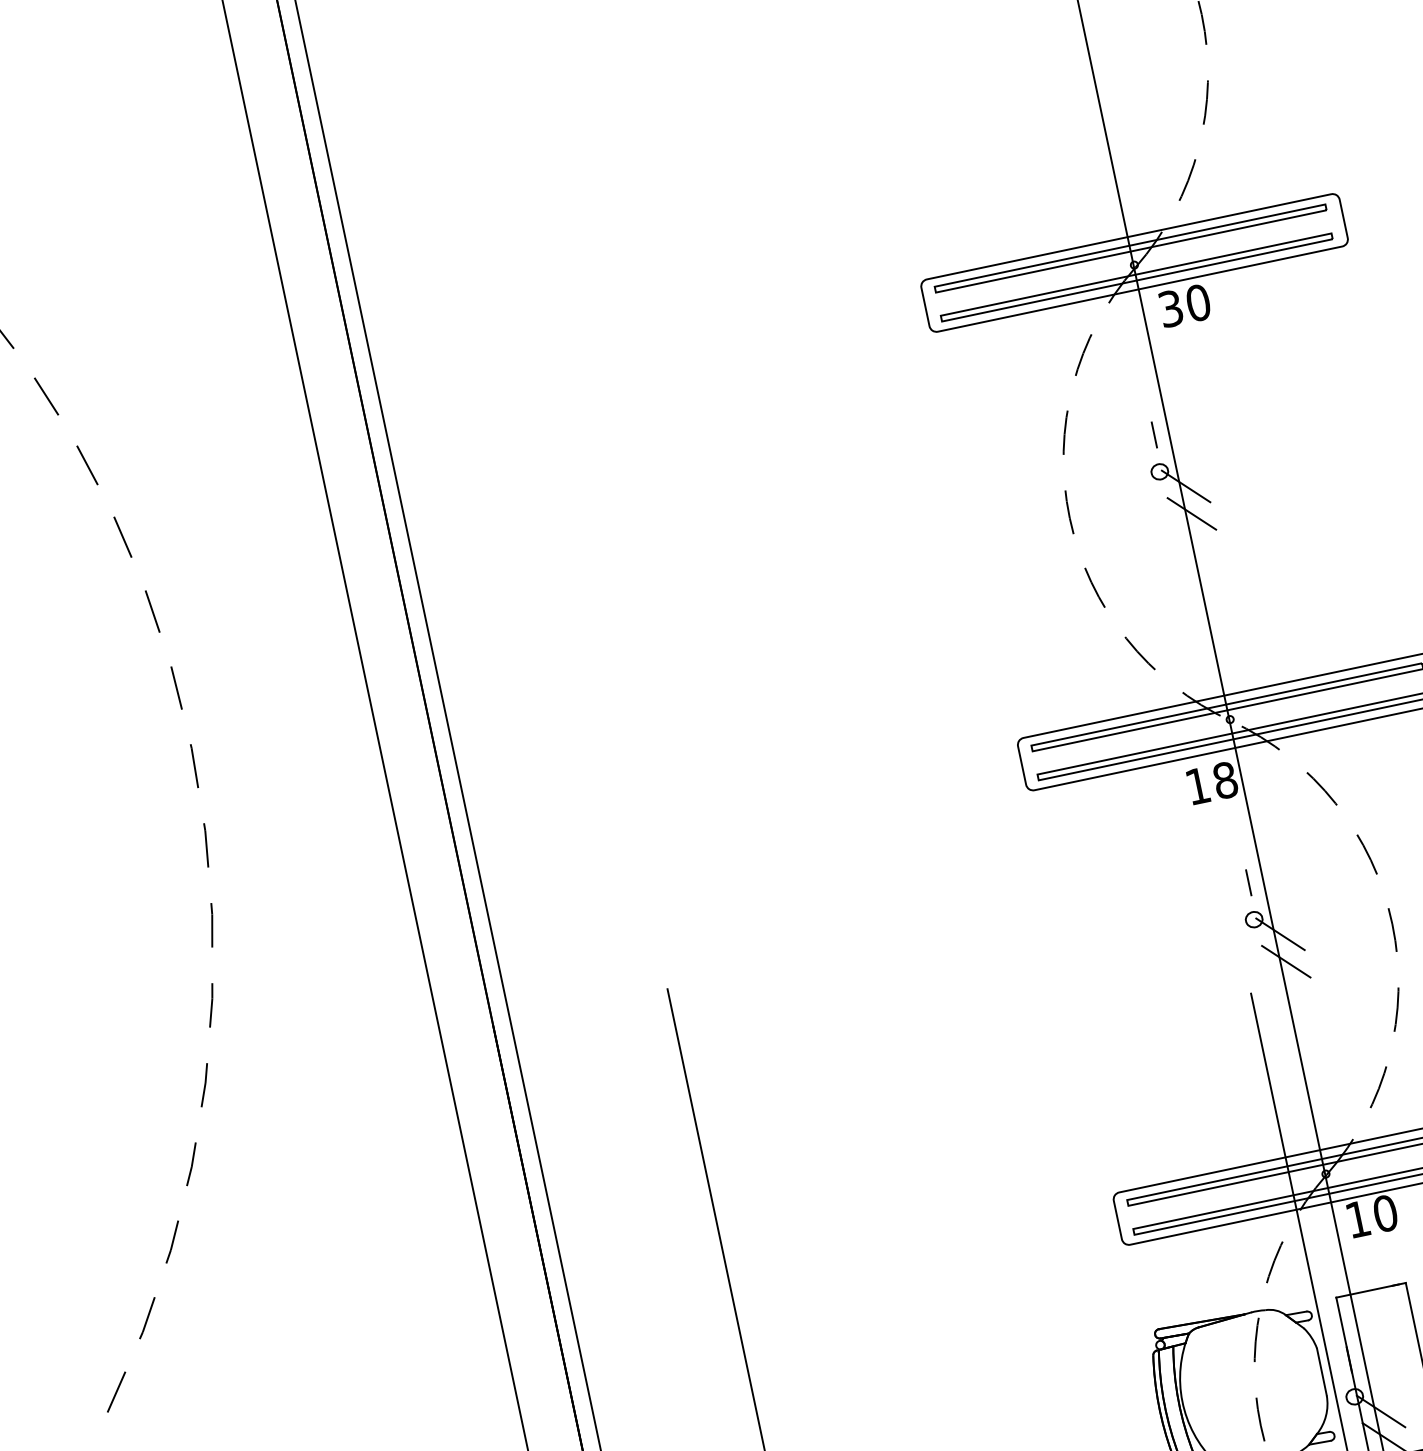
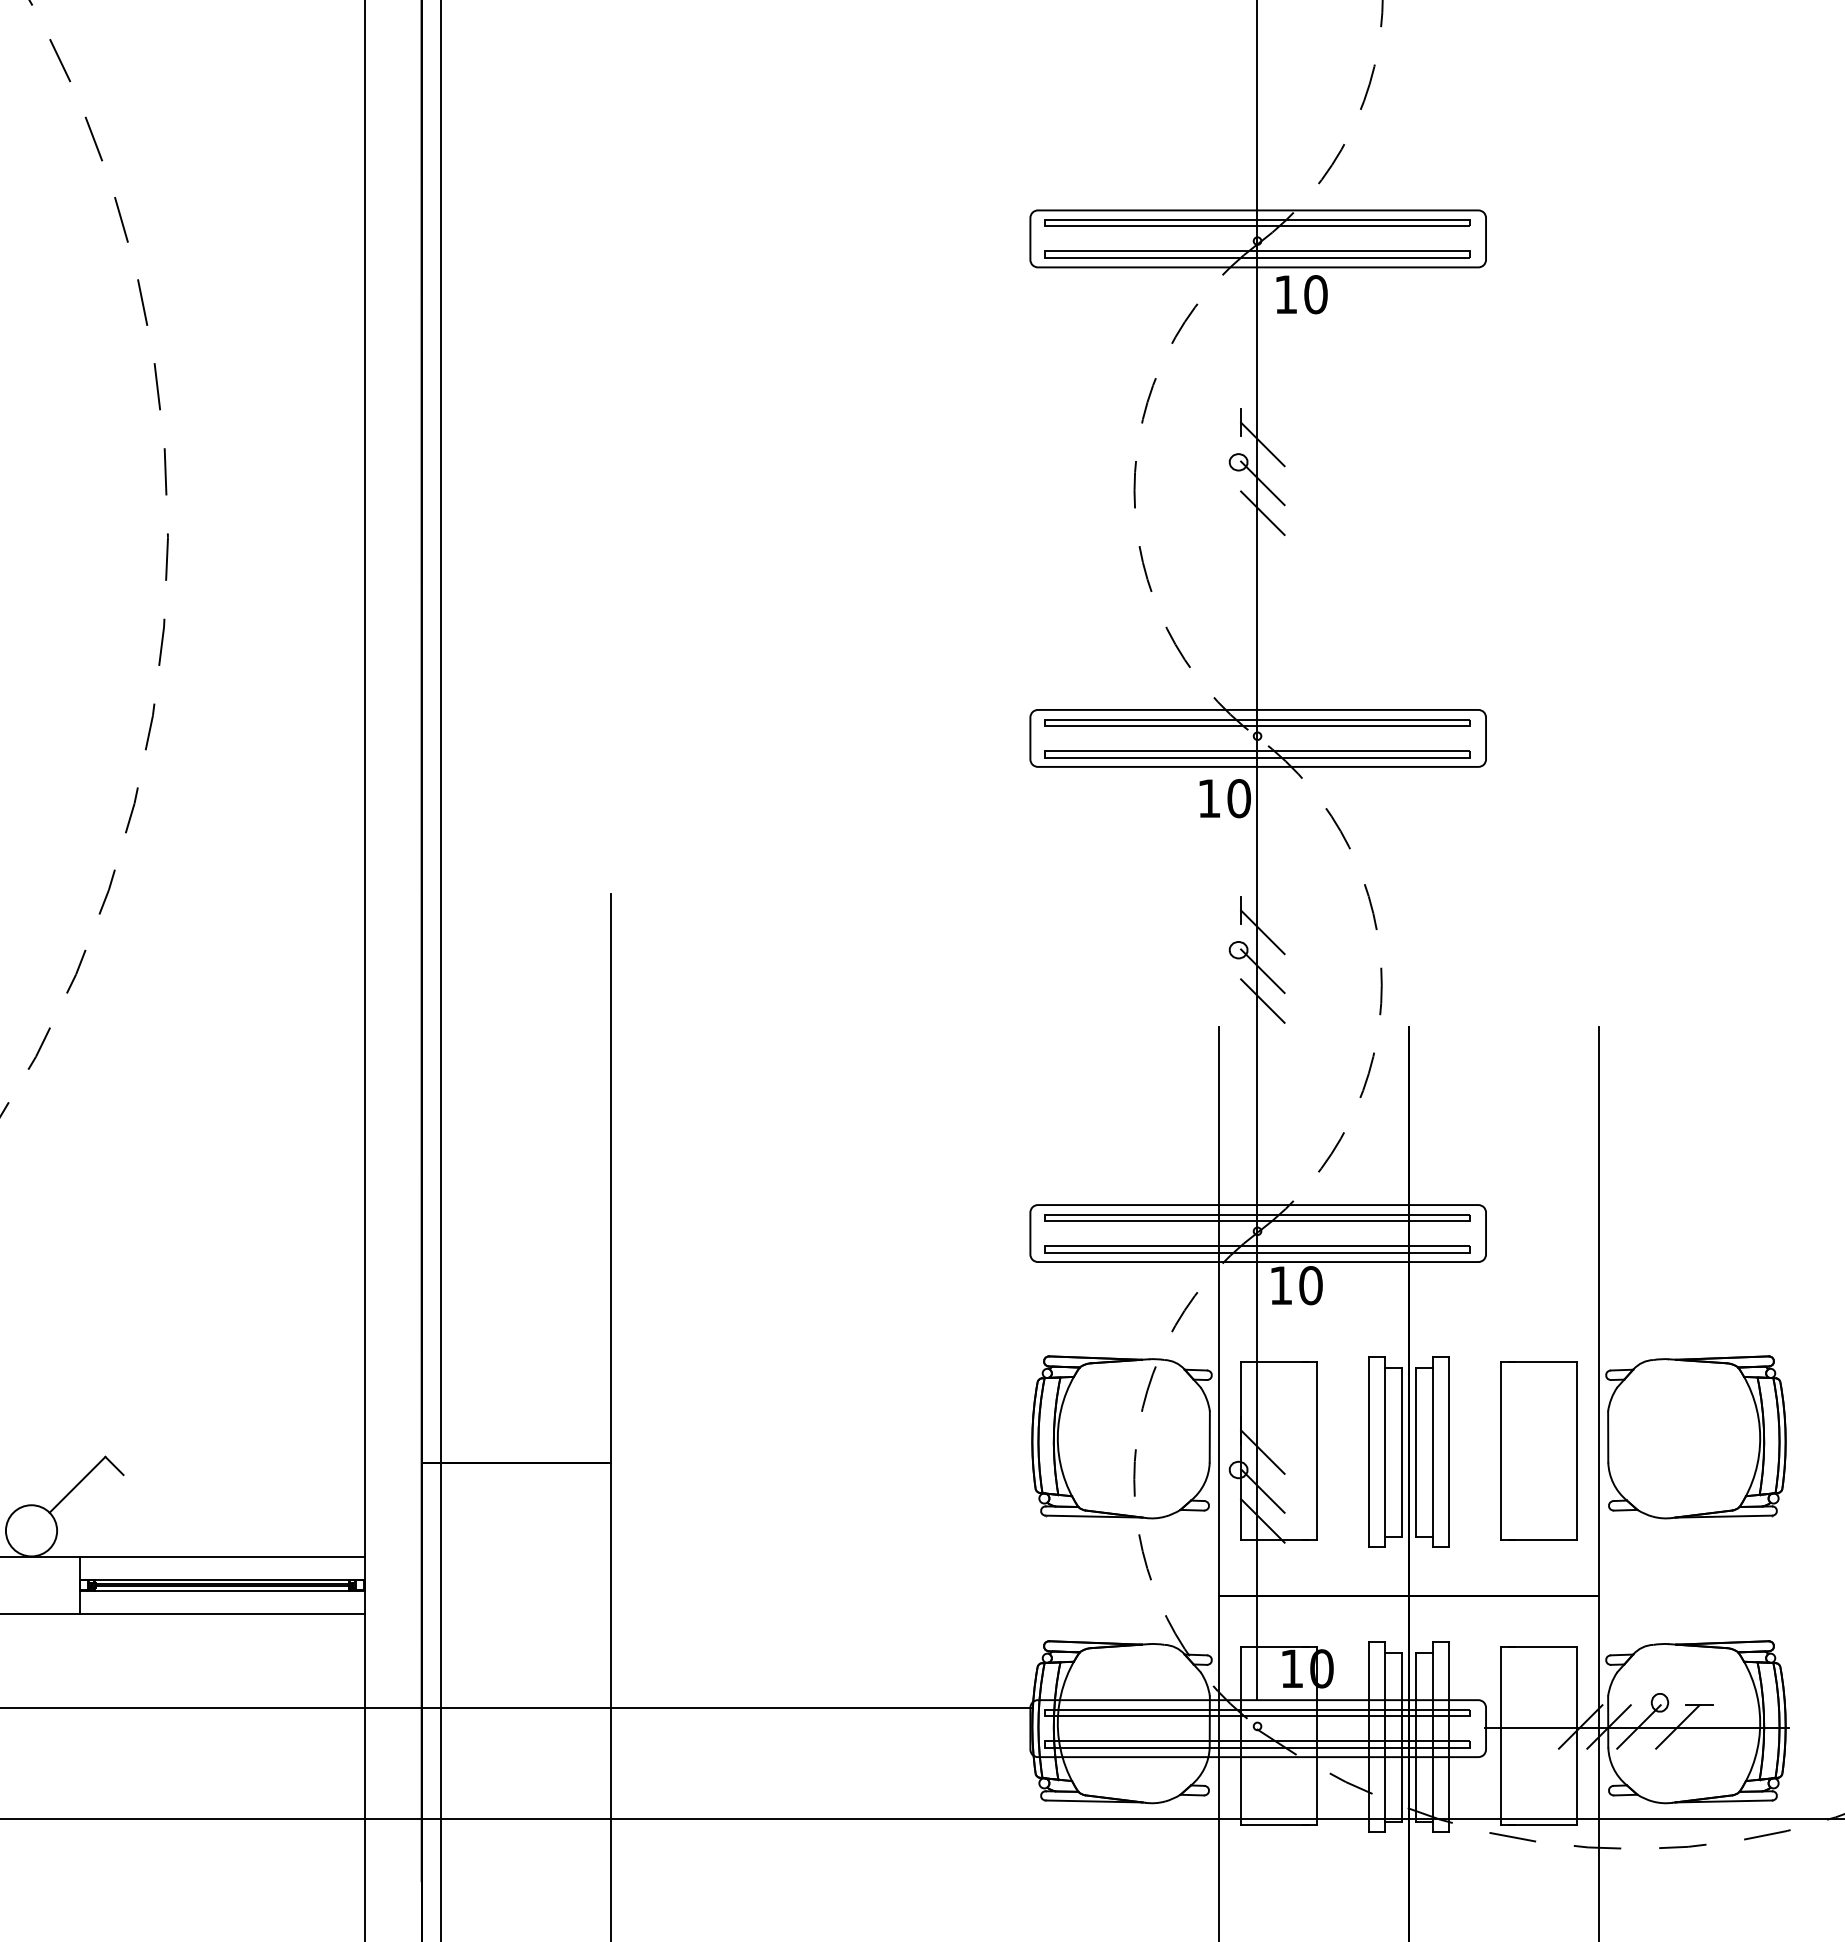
text: (1170, 308) -> (1285, 294), 30 -> 10
line: (1178, 450) -> (1262, 444), added
text: (1224, 780) -> (1238, 798), 18 -> 10
line: (1272, 898) -> (1262, 932), added
line: (1373, 1375) -> (1262, 1451), added

